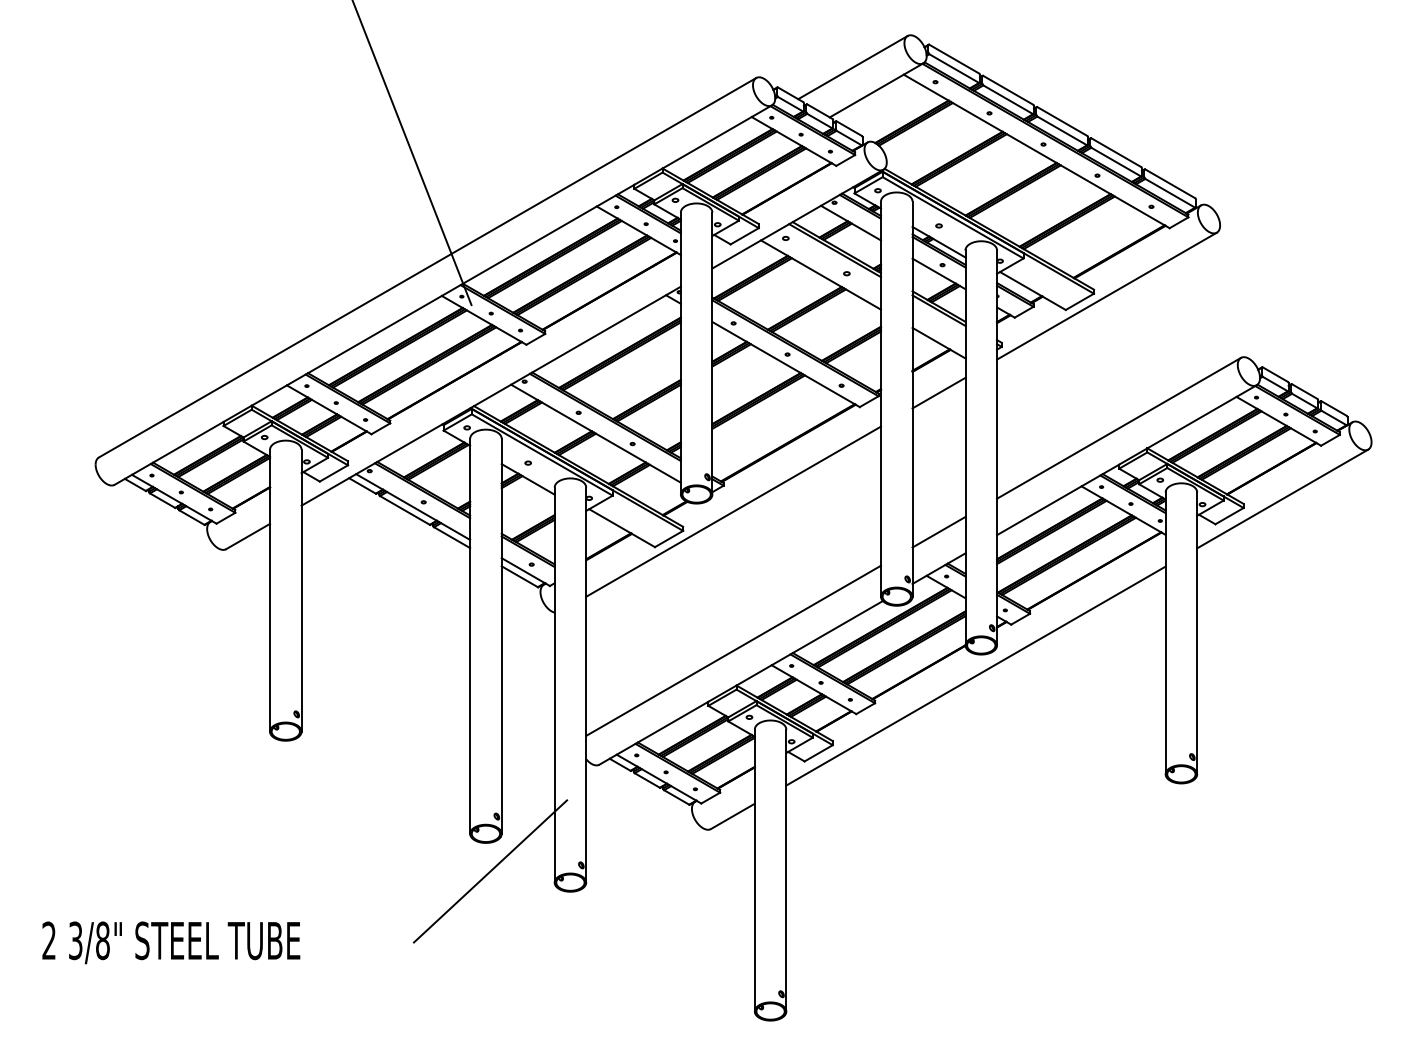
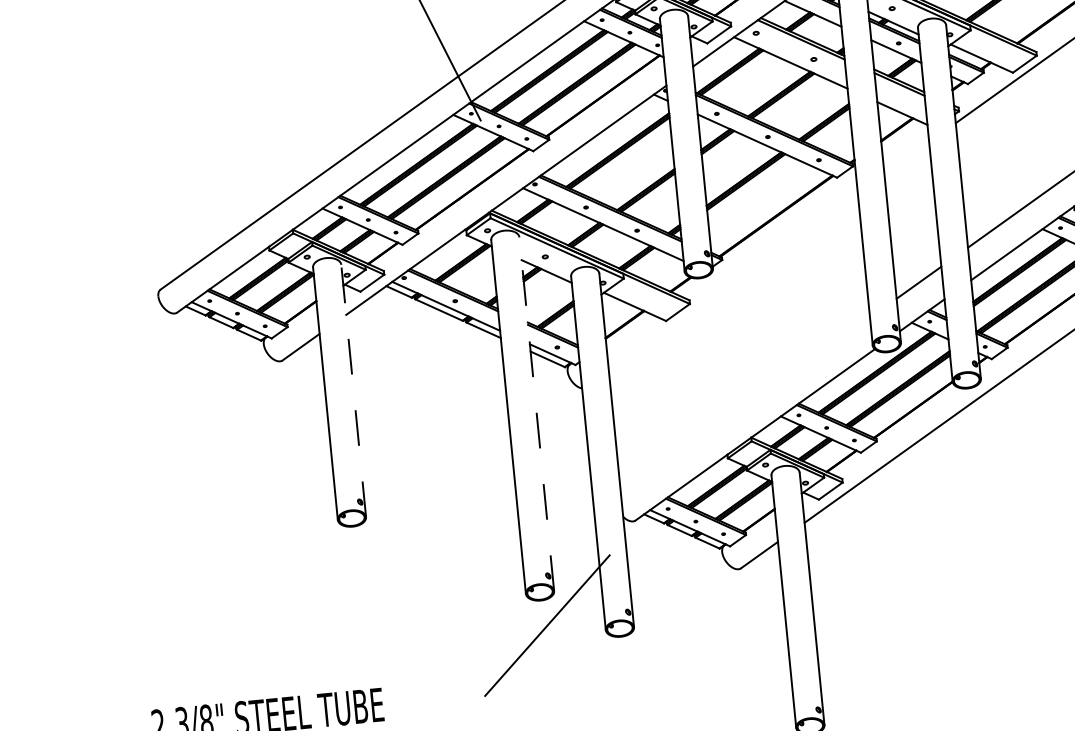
line: (938, 392) -> (906, 157), removed
line: (733, 511) -> (733, 282), removed
line: (301, 590) -> (353, 390), solid -> dashed
line: (501, 636) -> (536, 414), solid -> dashed
line: (733, 650) -> (745, 406), removed

